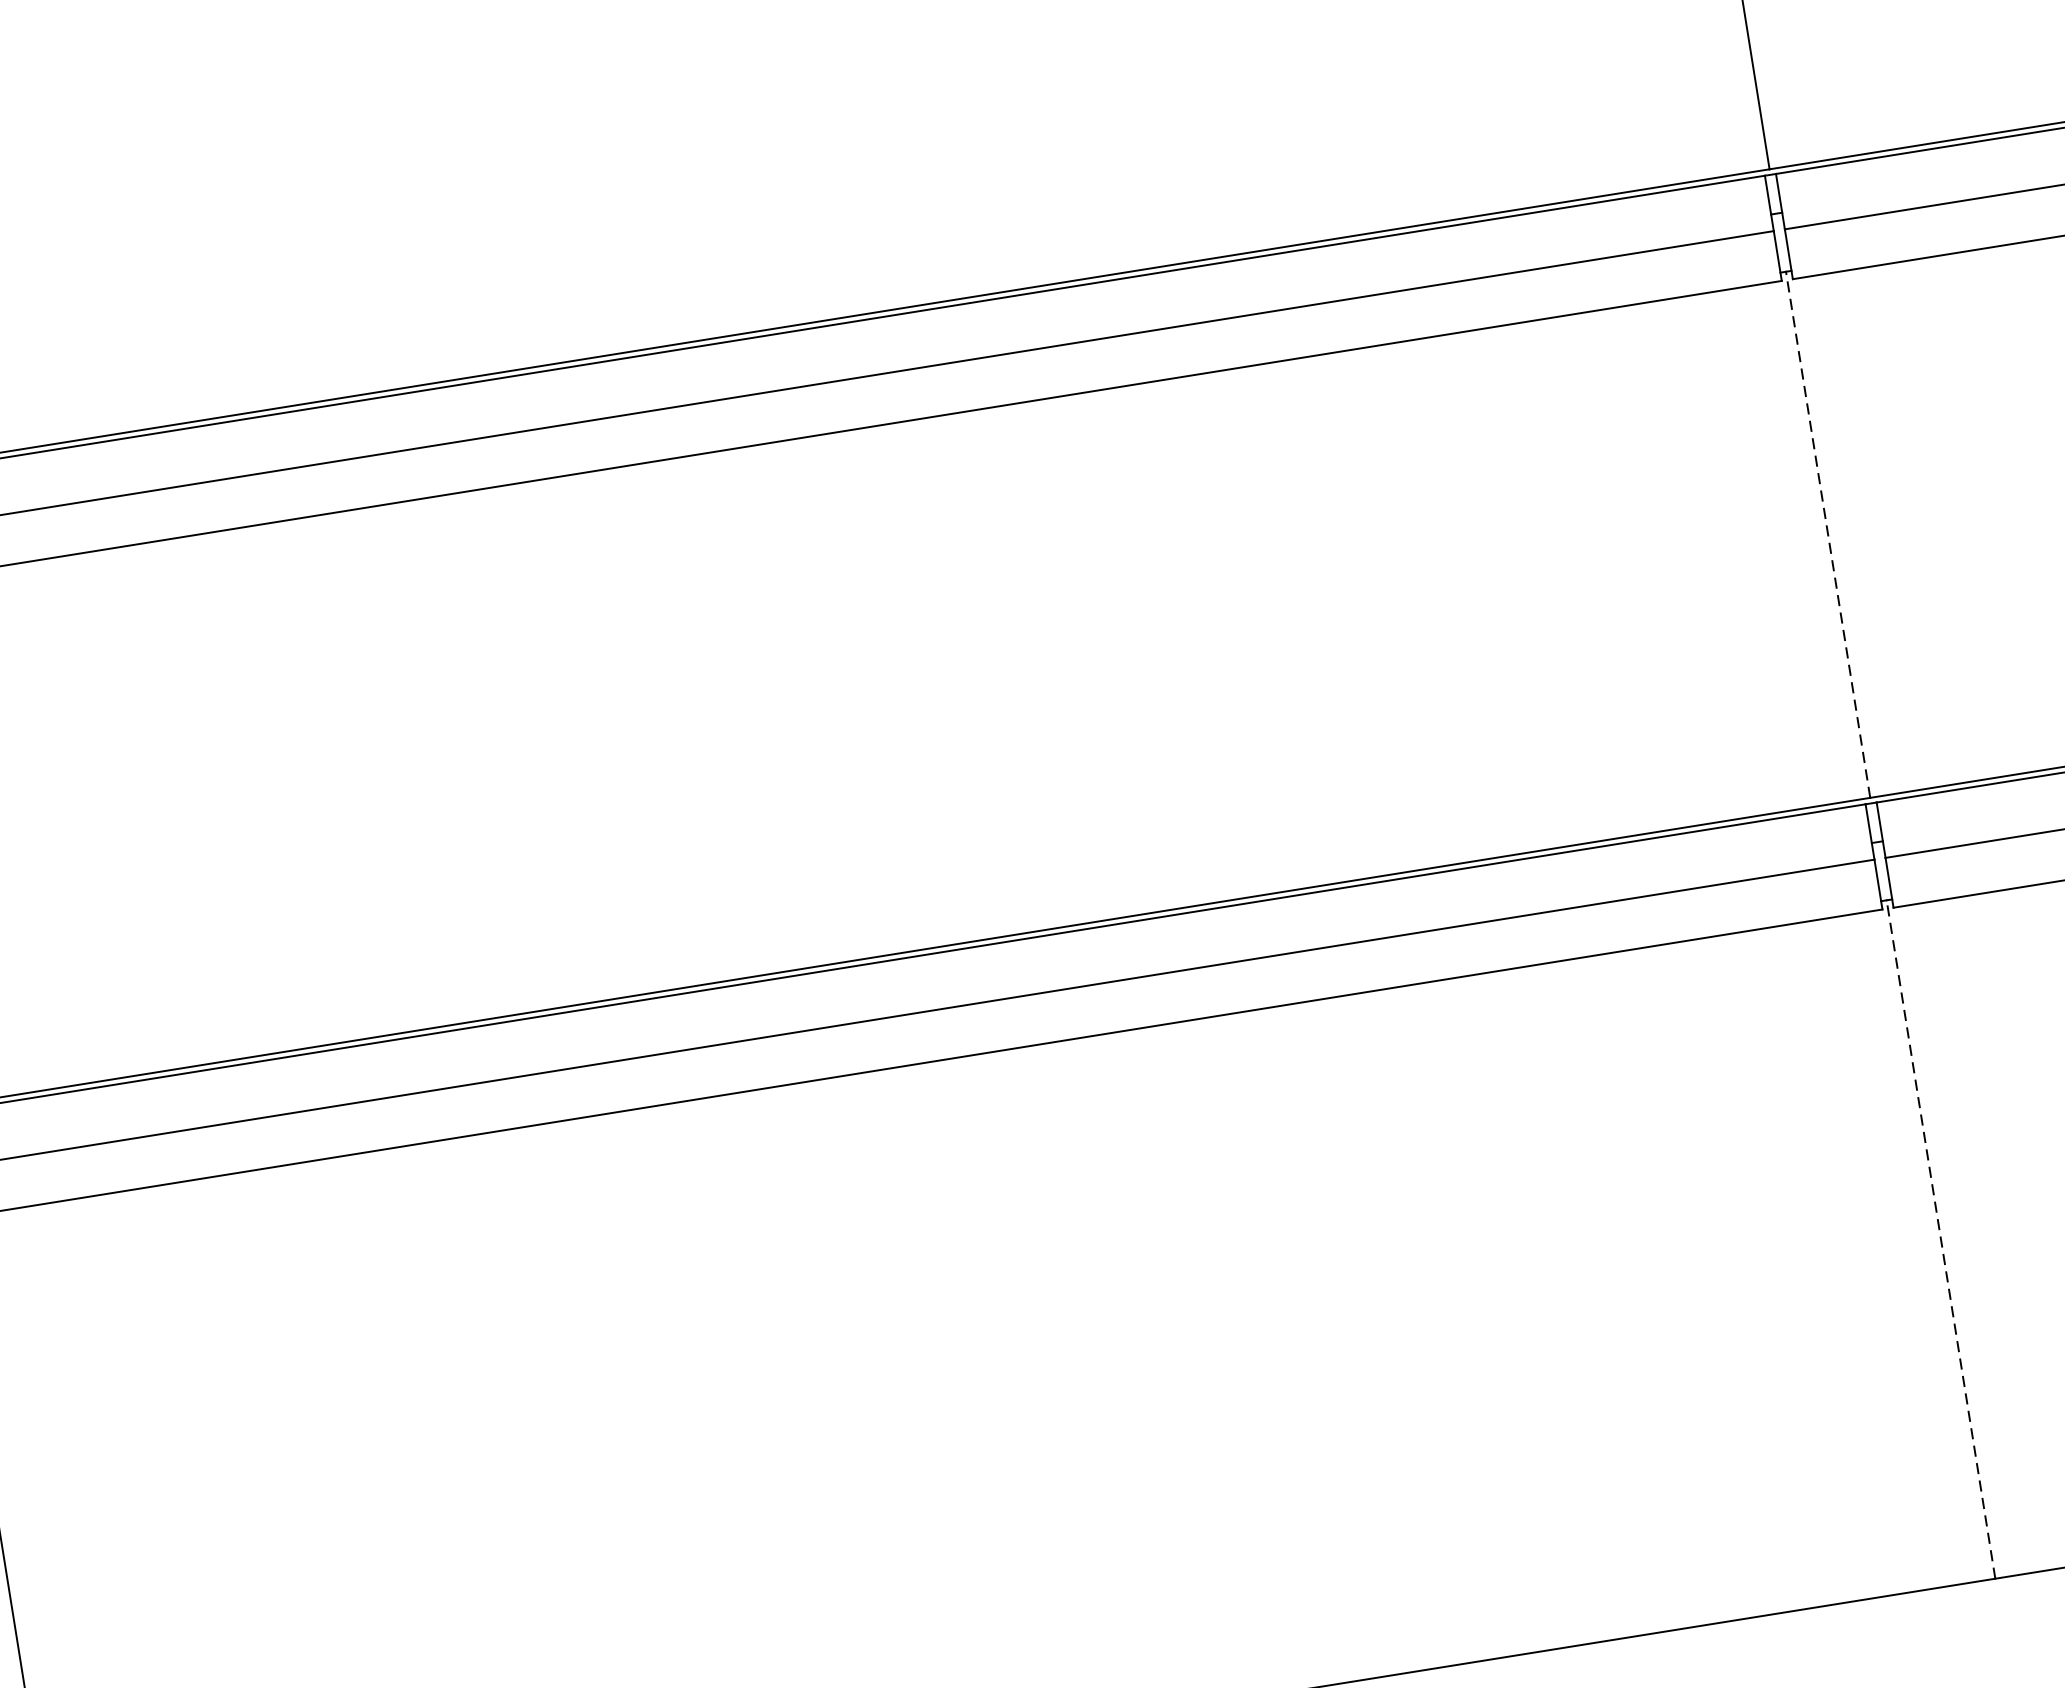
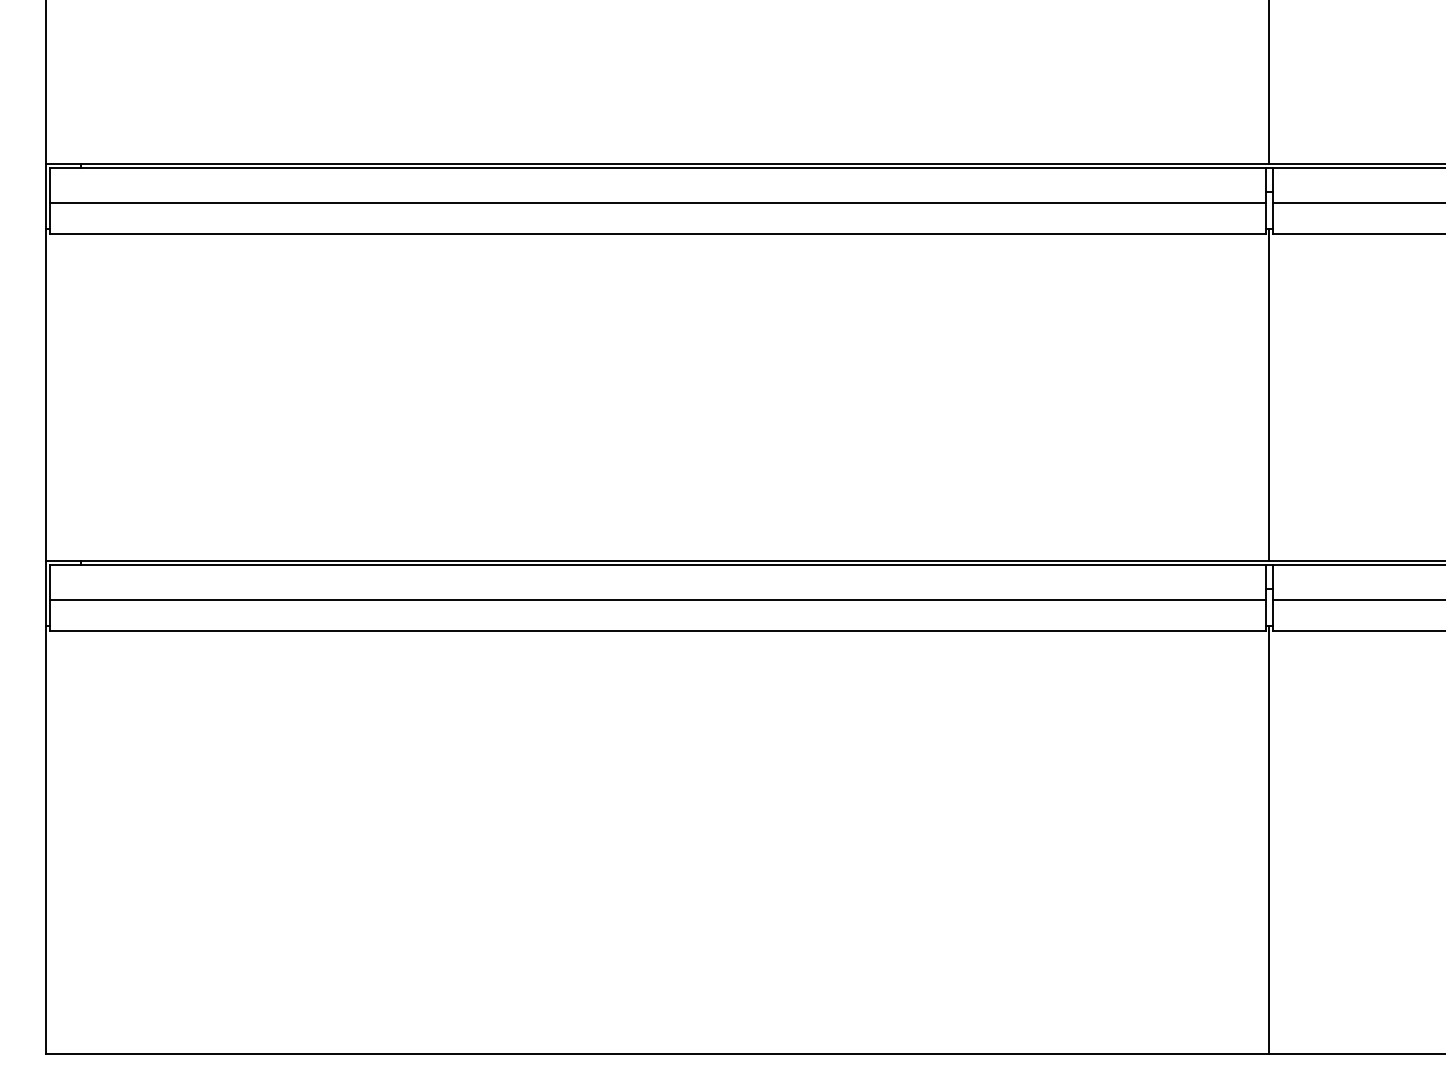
line: (1828, 533) -> (1269, 394), dashed -> solid
line: (1940, 1238) -> (1269, 839), dashed -> solid

